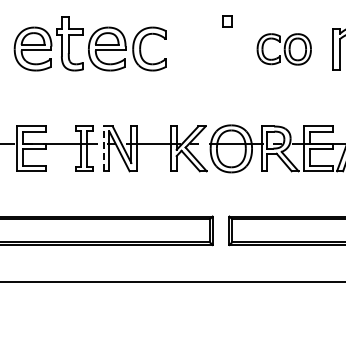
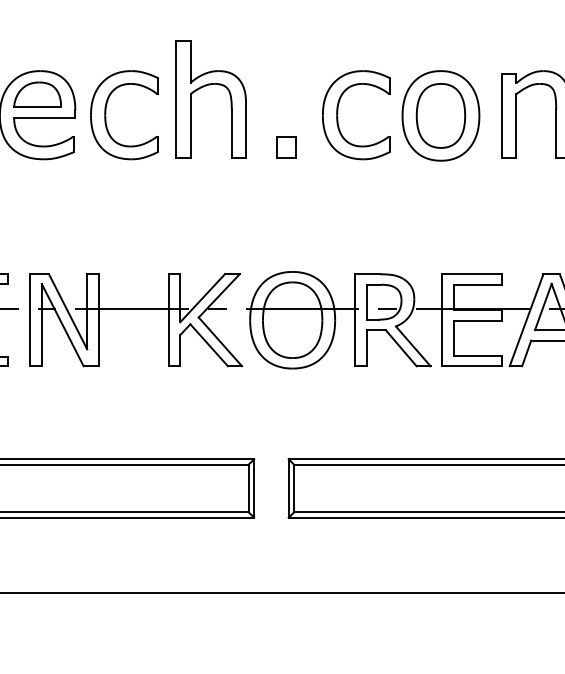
part: (227, 21) -> (286, 146), moved
part: (190, 35) -> (208, 87), added
part: (284, 49) -> (401, 116), size x1.43
line: (103, 148) -> (29, 319), dashed -> solid

